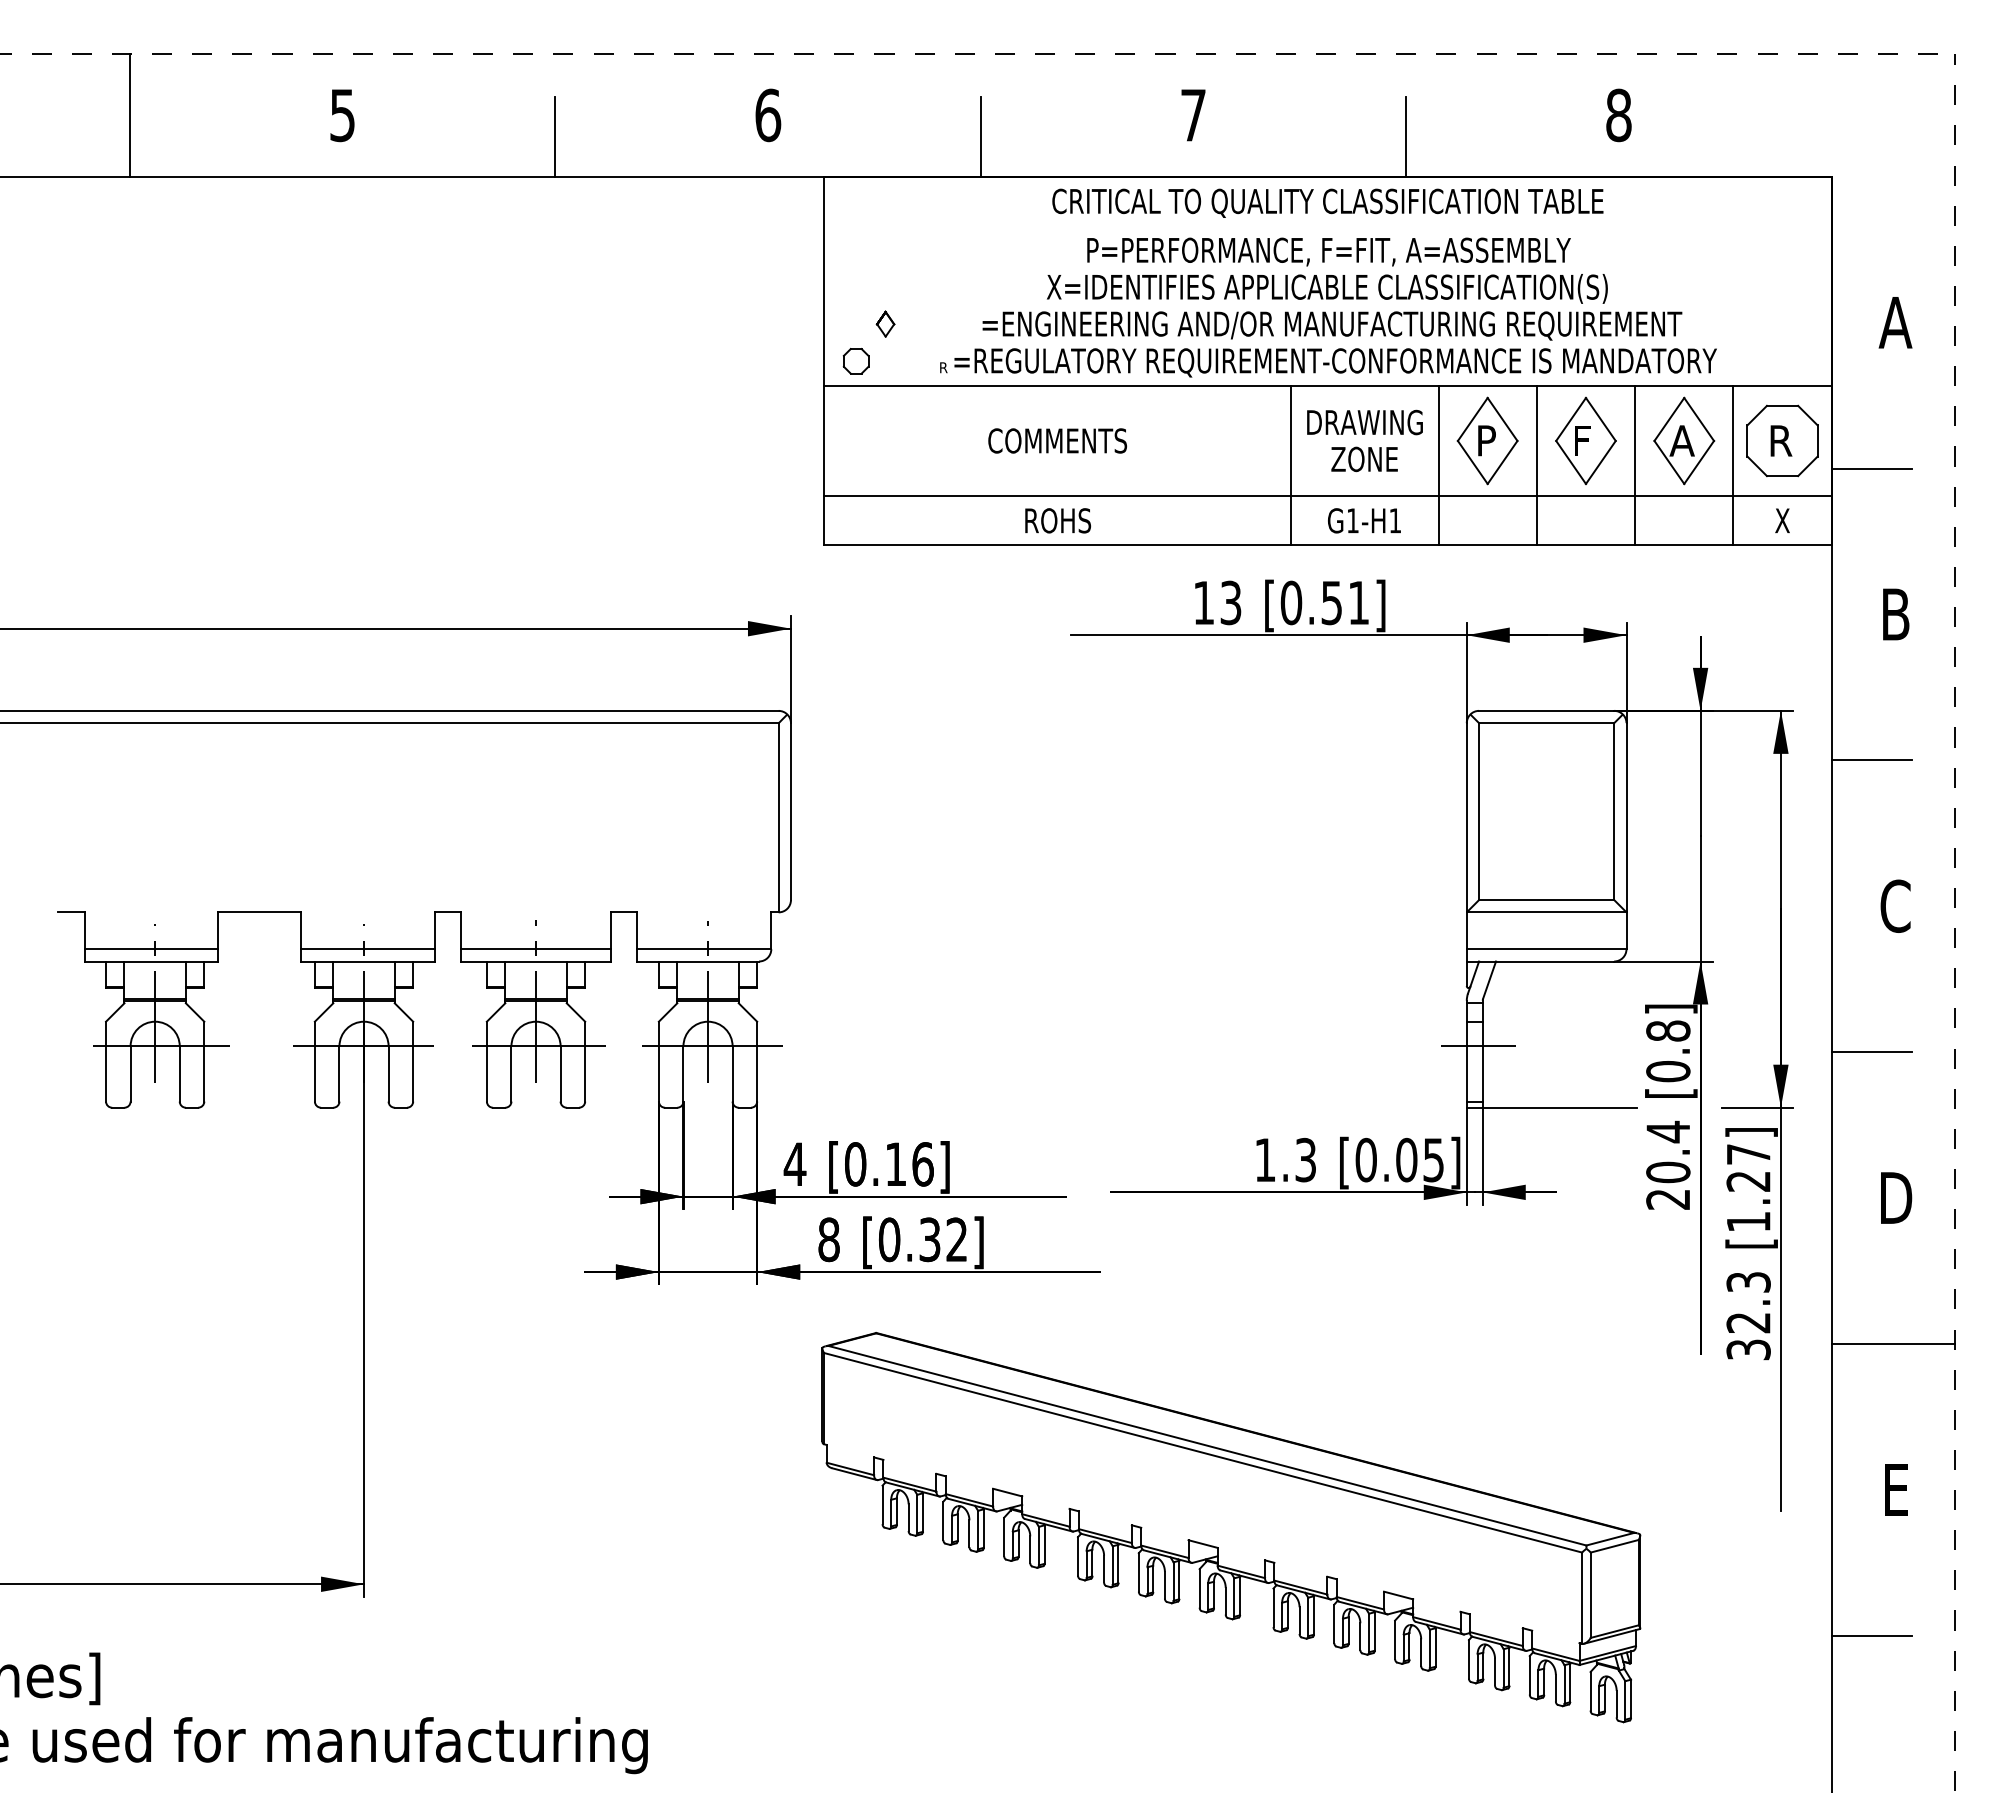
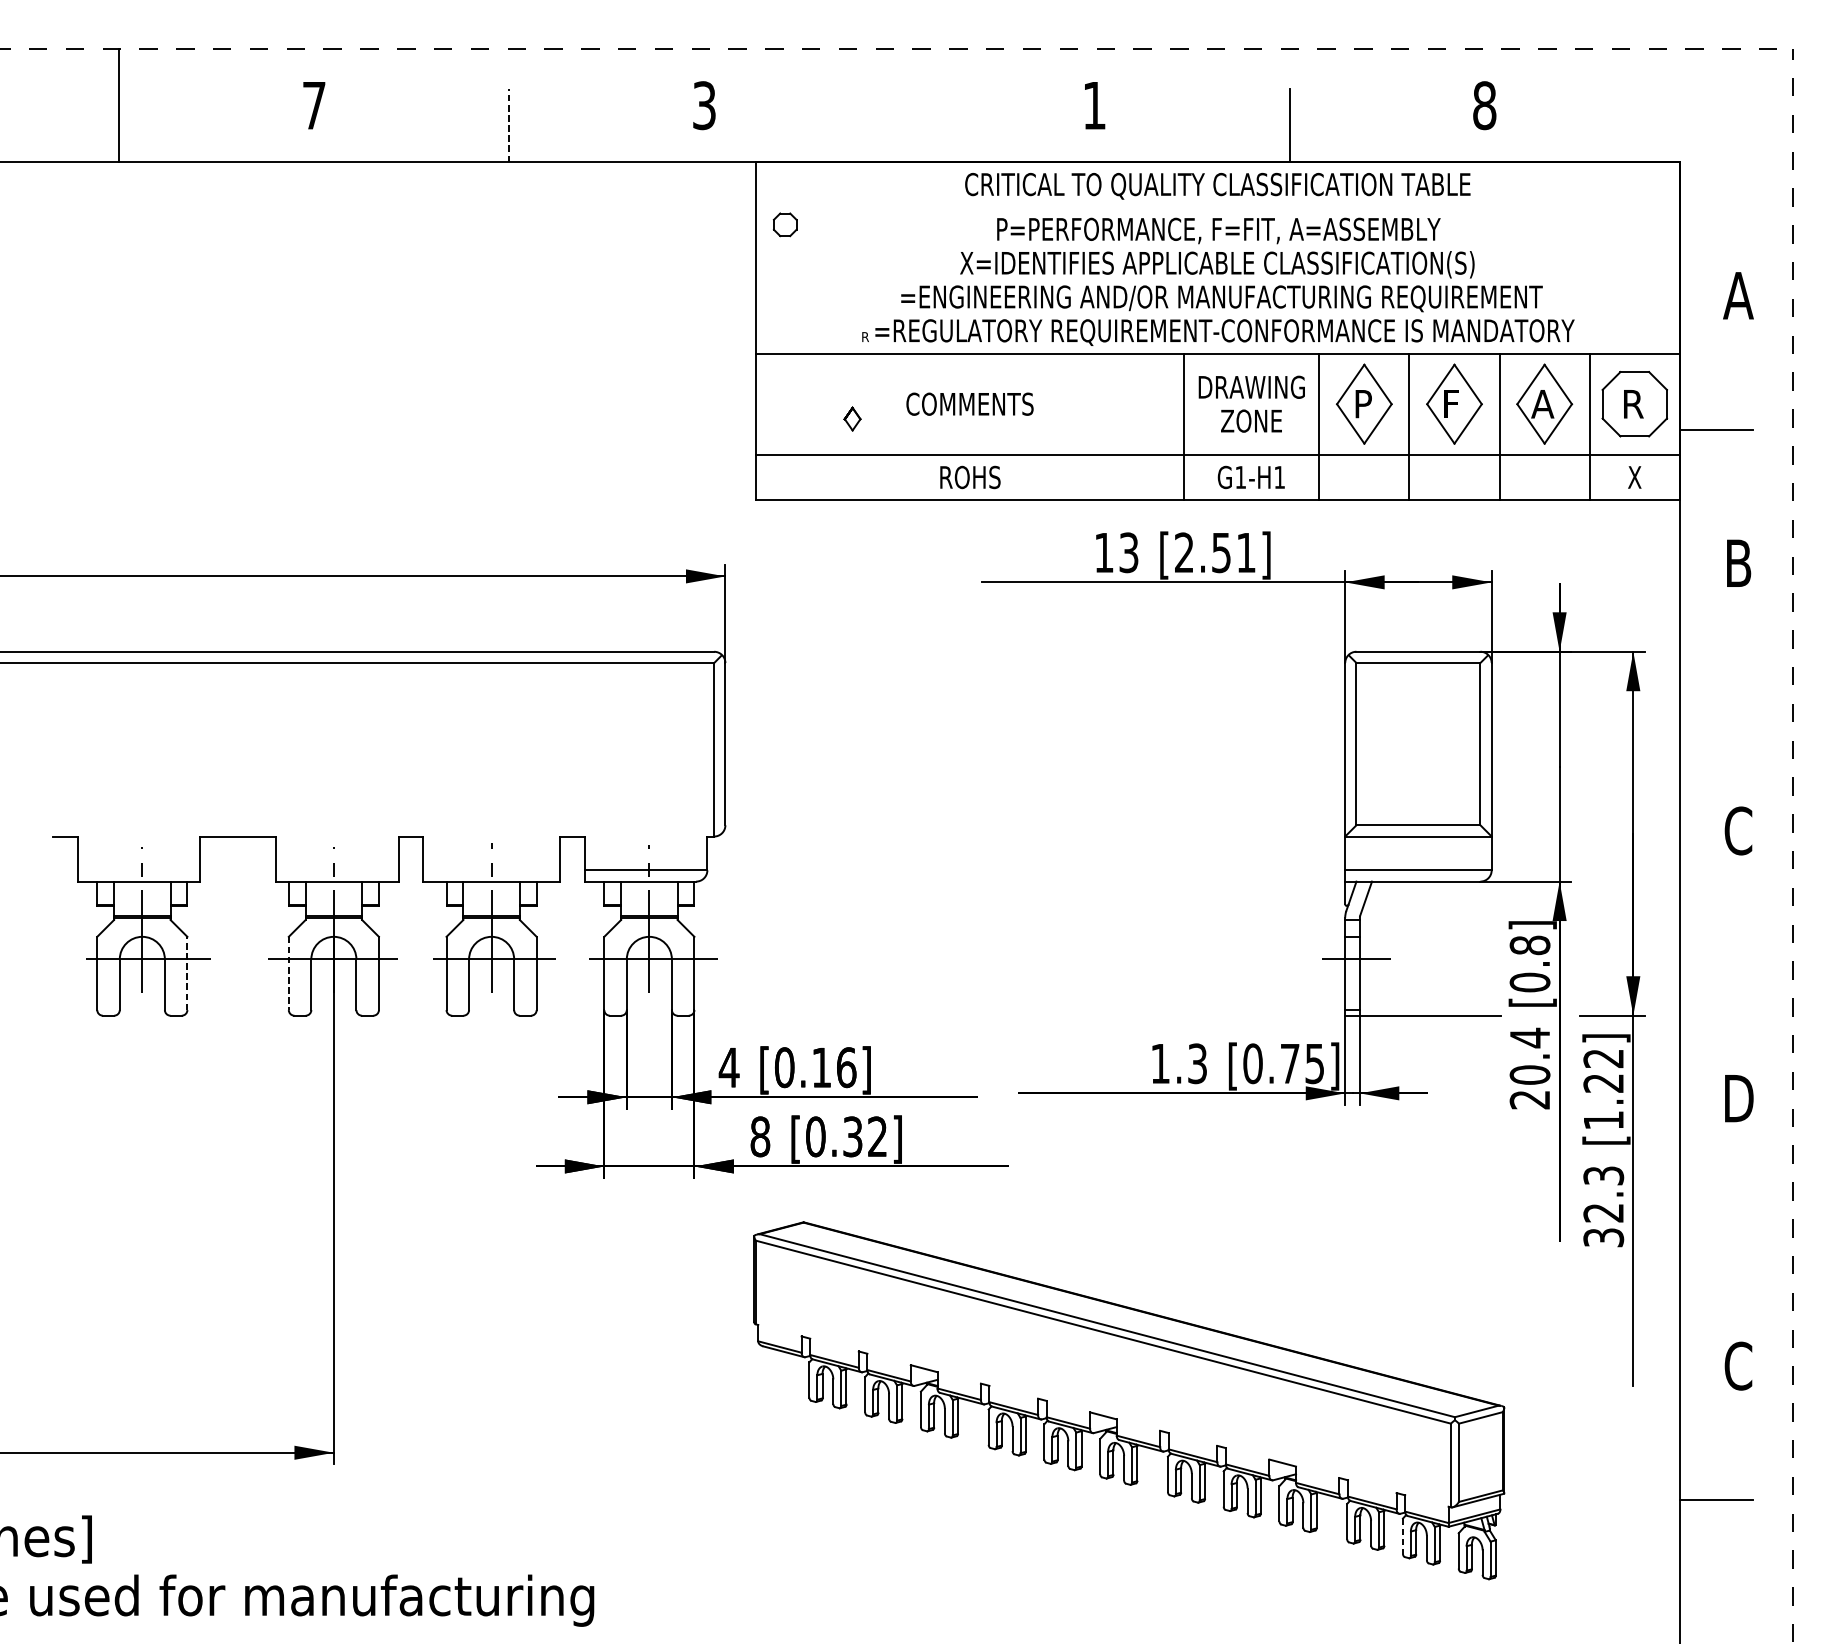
text: (342, 115) -> (314, 105), 5 -> 7
text: (768, 115) -> (704, 105), 6 -> 3
text: (1193, 115) -> (1094, 105), 7 -> 1
line: (555, 136) -> (509, 125), solid -> dashed
line: (980, 136) -> (899, 125), removed
part: (885, 323) -> (852, 418), moved
part: (855, 361) -> (784, 224), moved
text: (1291, 602) -> (1184, 552), [0.51] -> [2.51]
line: (1871, 760) -> (1716, 697), removed
line: (151, 949) -> (138, 870), removed
line: (367, 949) -> (337, 870), removed
line: (535, 949) -> (491, 870), removed
line: (1871, 1052) -> (1716, 965), removed
line: (204, 1061) -> (187, 973), solid -> dashed
line: (314, 1061) -> (288, 973), solid -> dashed
text: (1748, 1154) -> (1603, 1058), [1.27] -> [1.22]
text: (1406, 1159) -> (1289, 1063), [0.05] -> [0.75]
line: (1892, 1343) -> (1735, 1231), removed
text: (1895, 1489) -> (1738, 1365), E -> C
line: (1529, 1675) -> (1402, 1536), solid -> dashed

